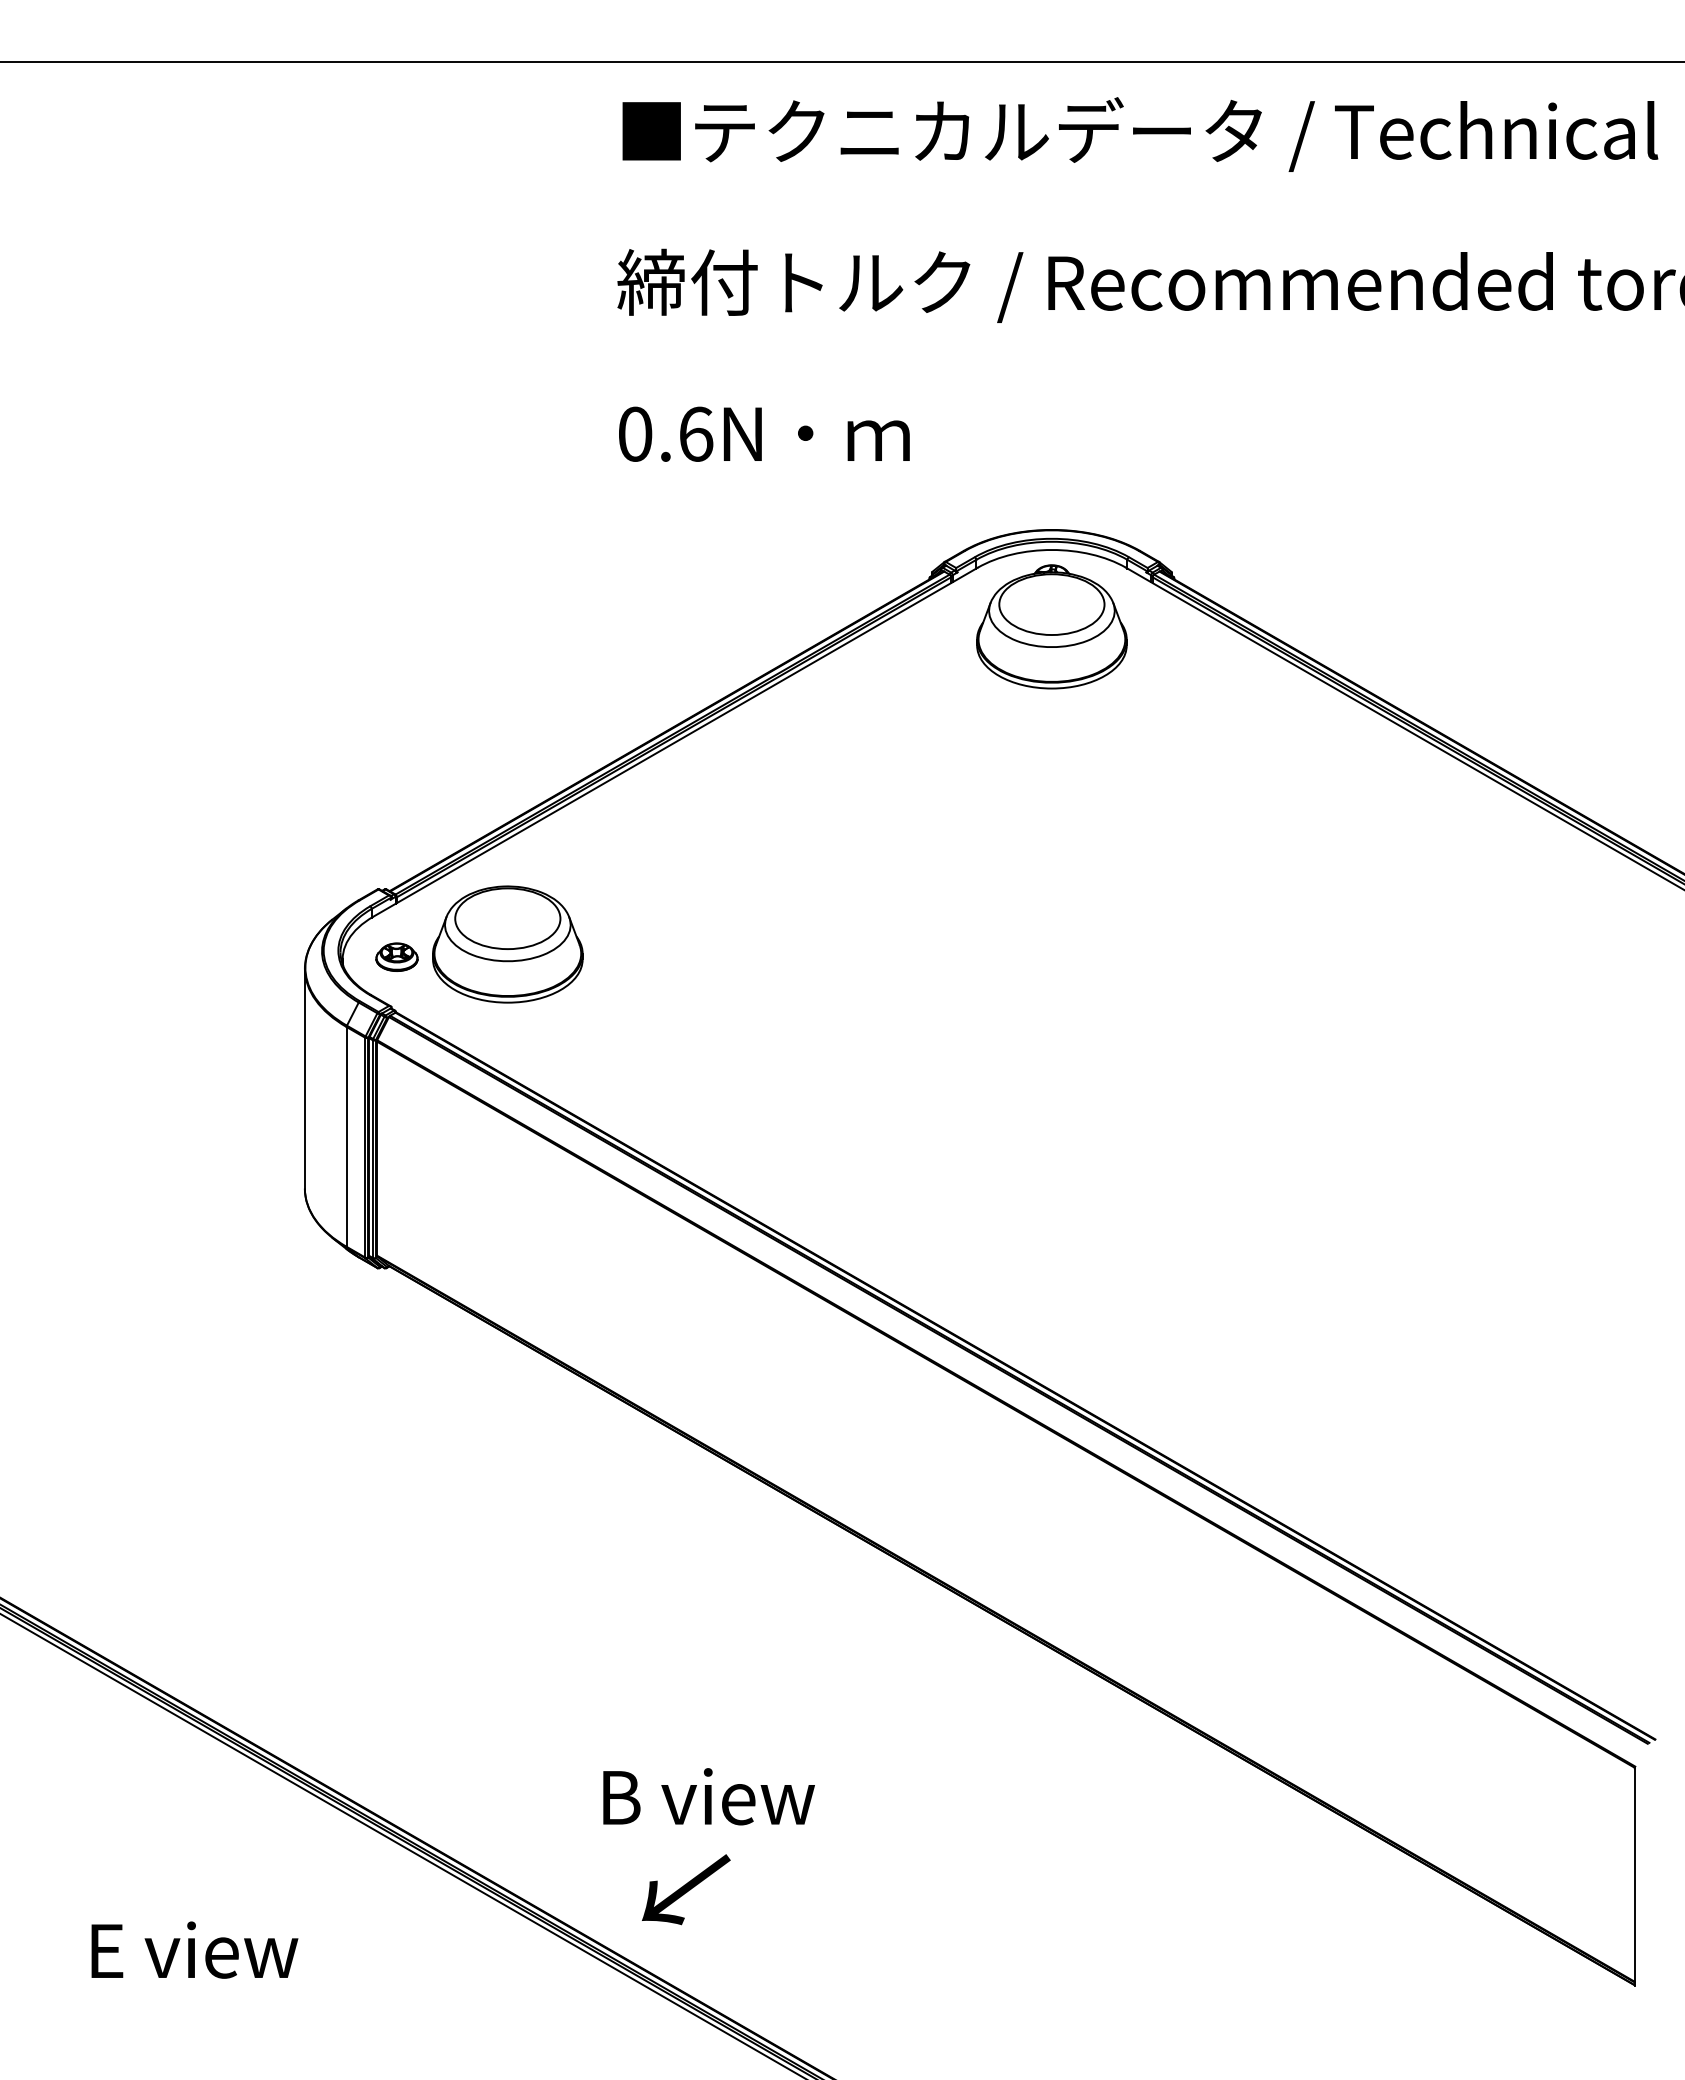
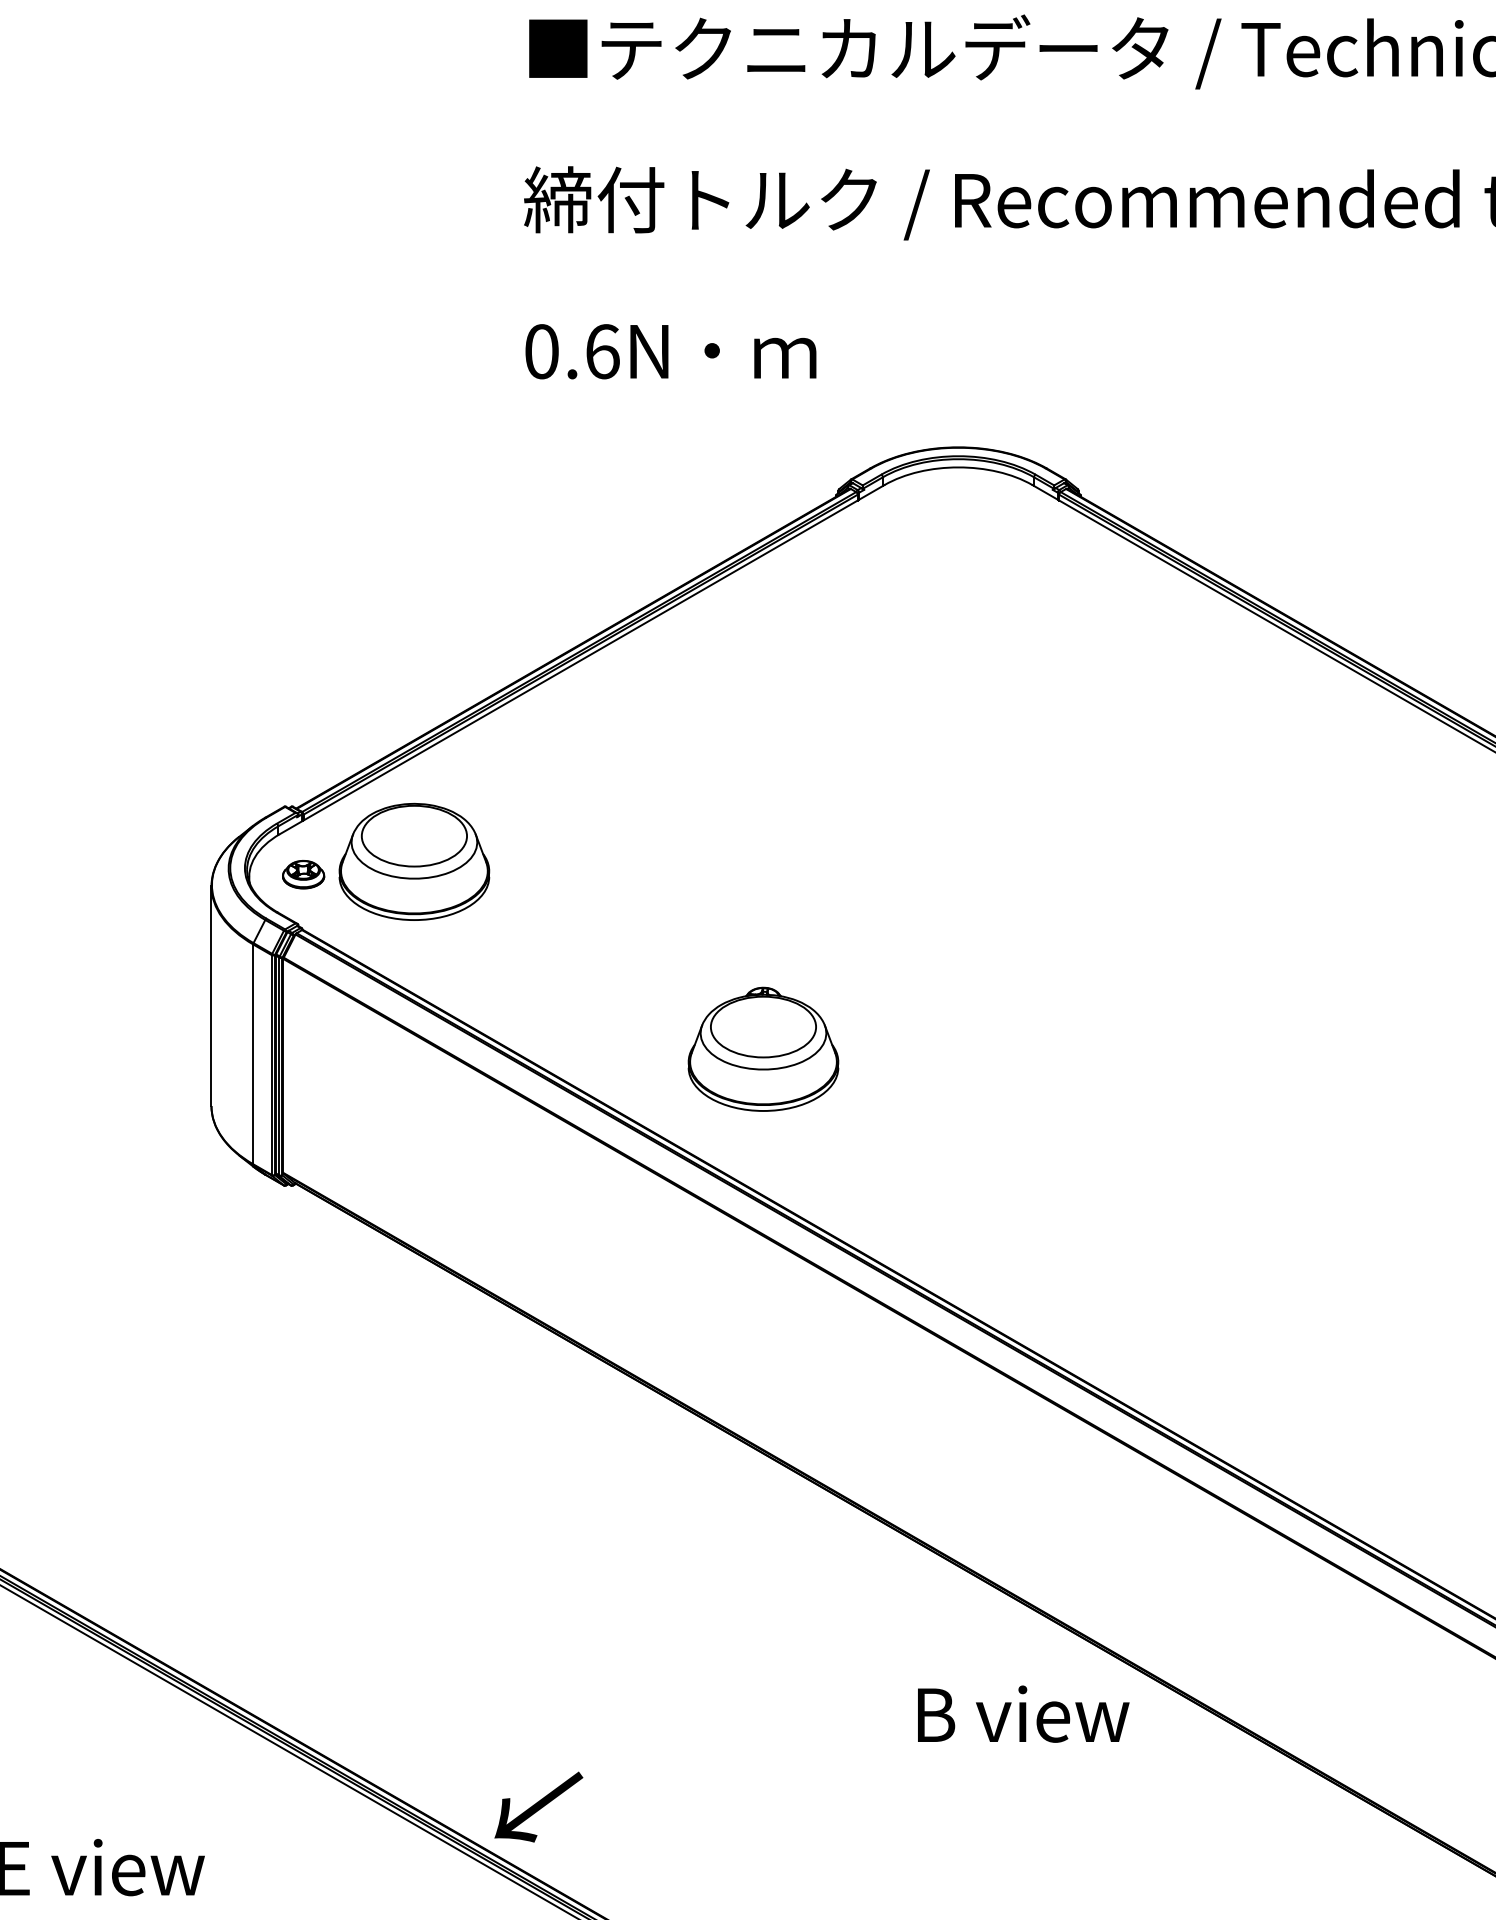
part: (1051, 626) -> (763, 1048), moved
text: (708, 1796) -> (1023, 1713), moved
text: (686, 1889) -> (539, 1806), moved

